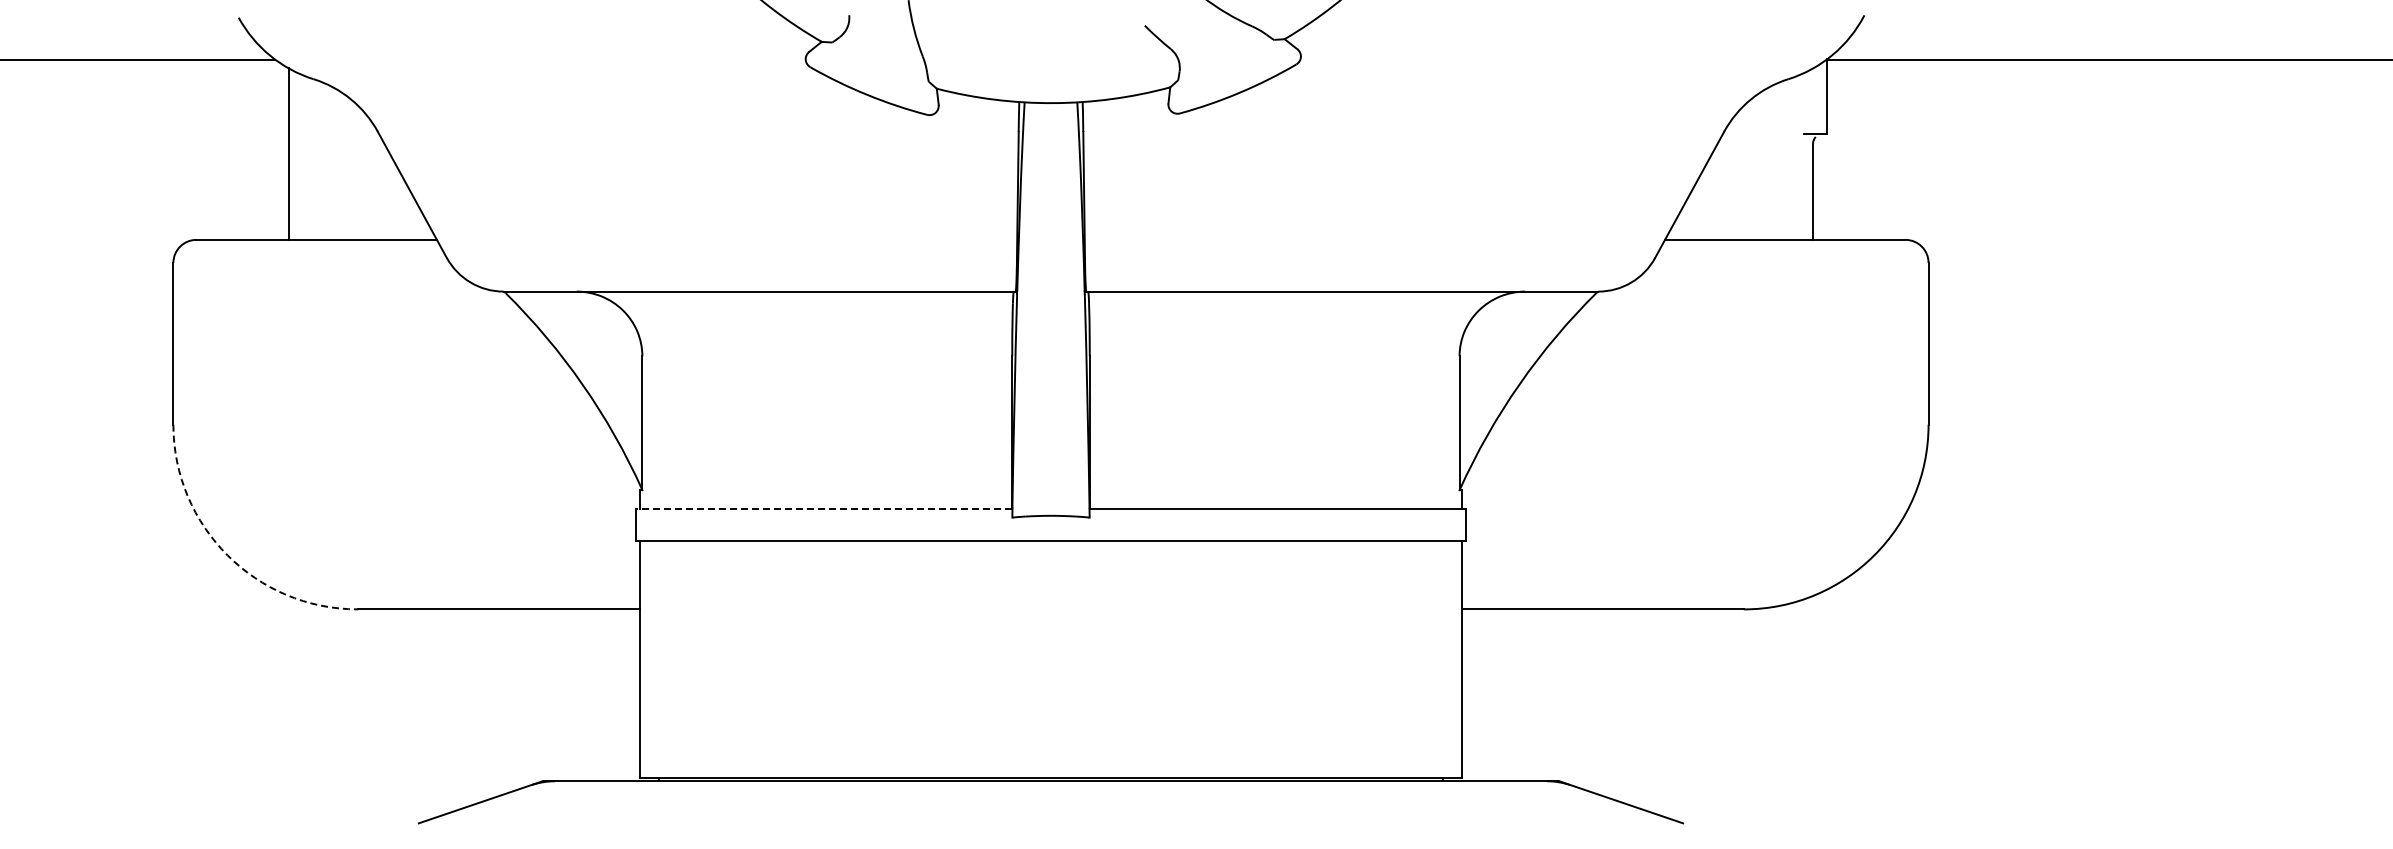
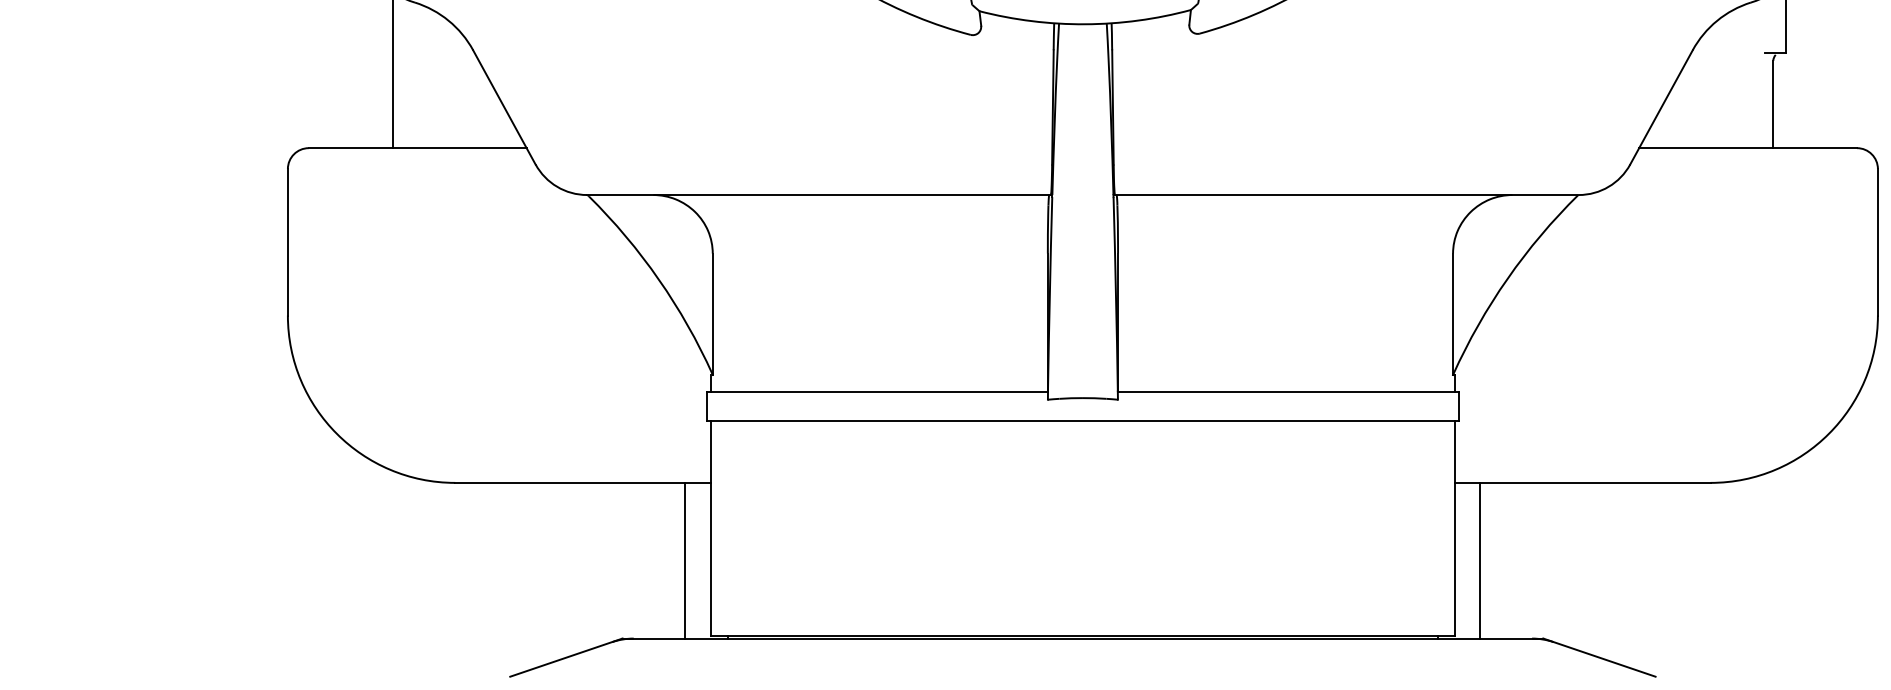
line: (823, 508) -> (876, 391), dashed -> solid
arc: (227, 555) -> (336, 434), dashed -> solid
line: (612, 695) -> (685, 560), added
line: (1489, 695) -> (1480, 560), added

